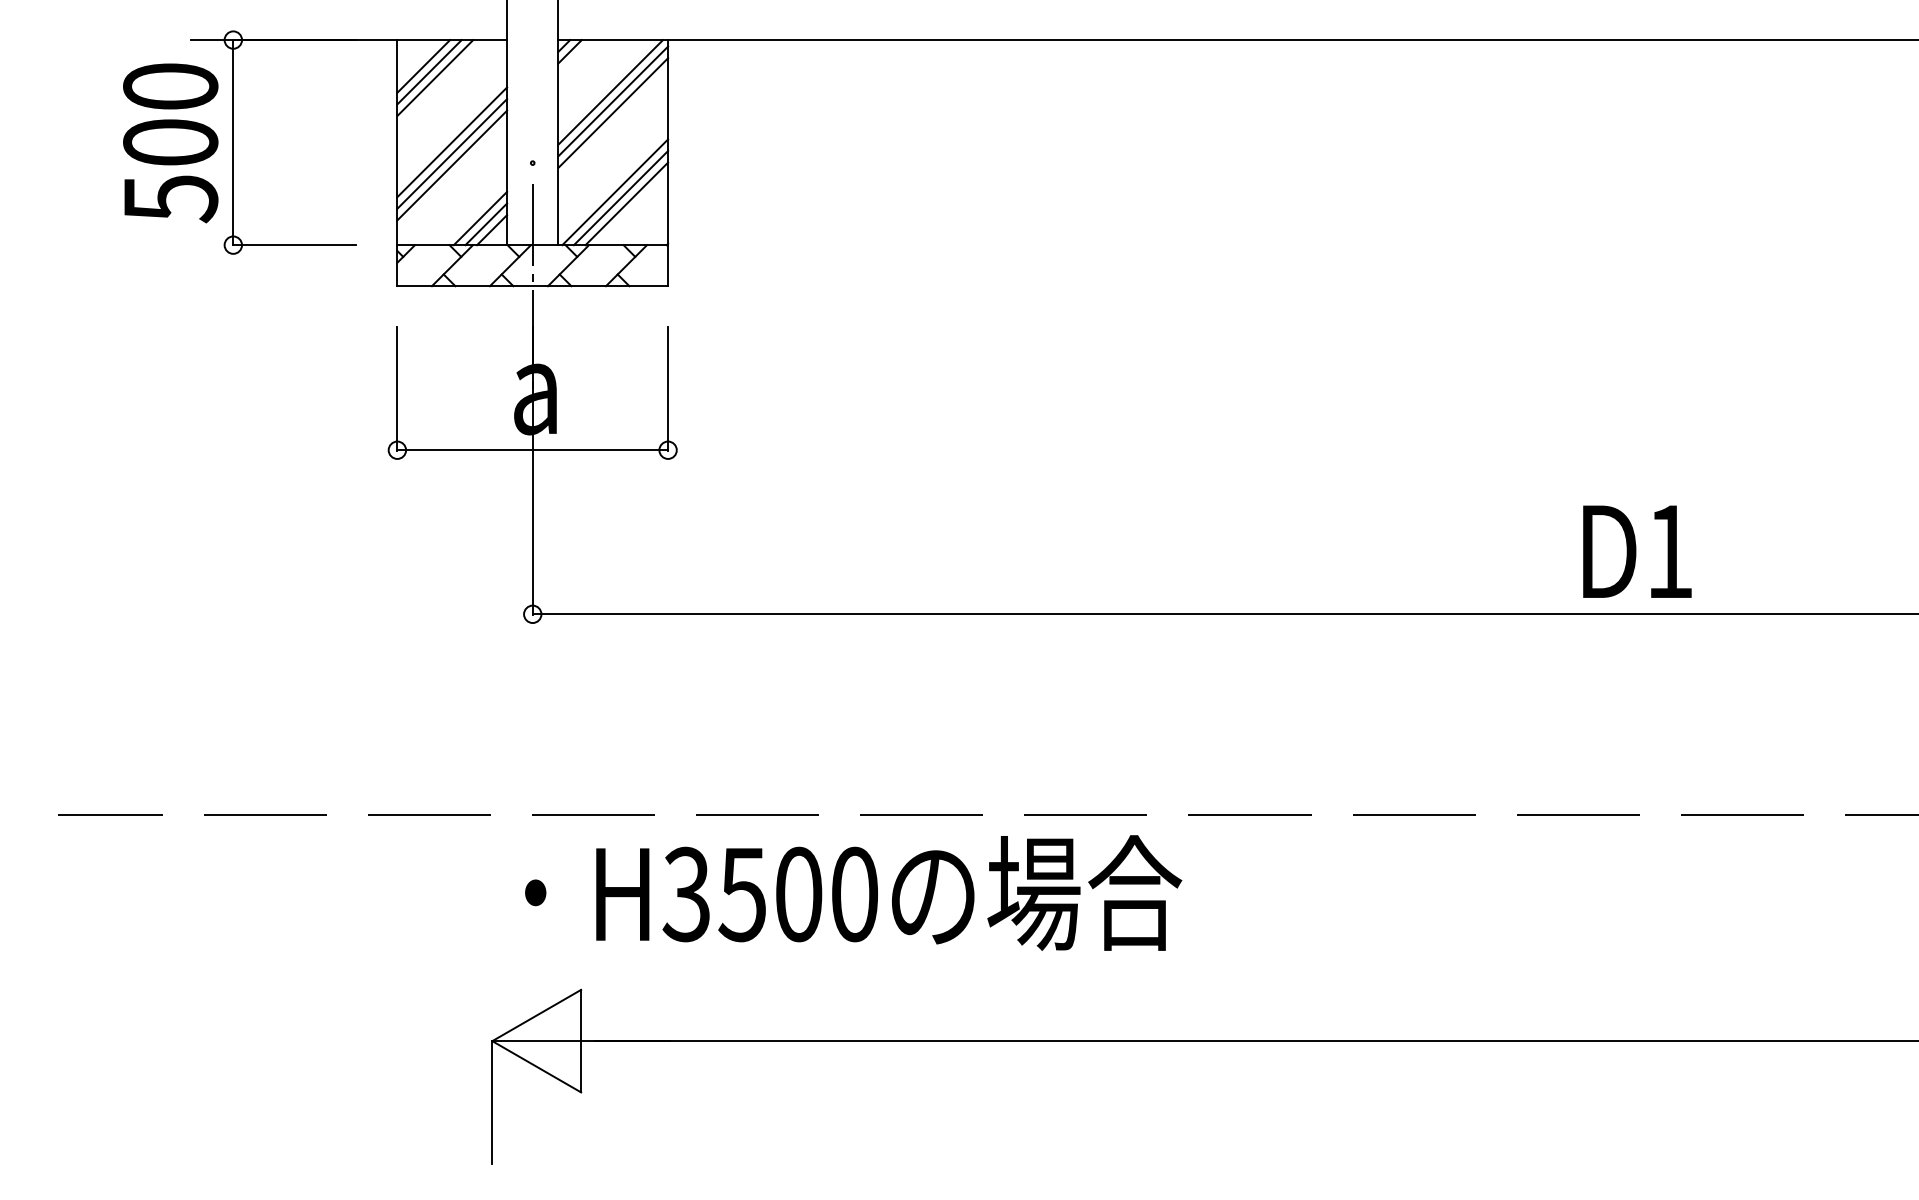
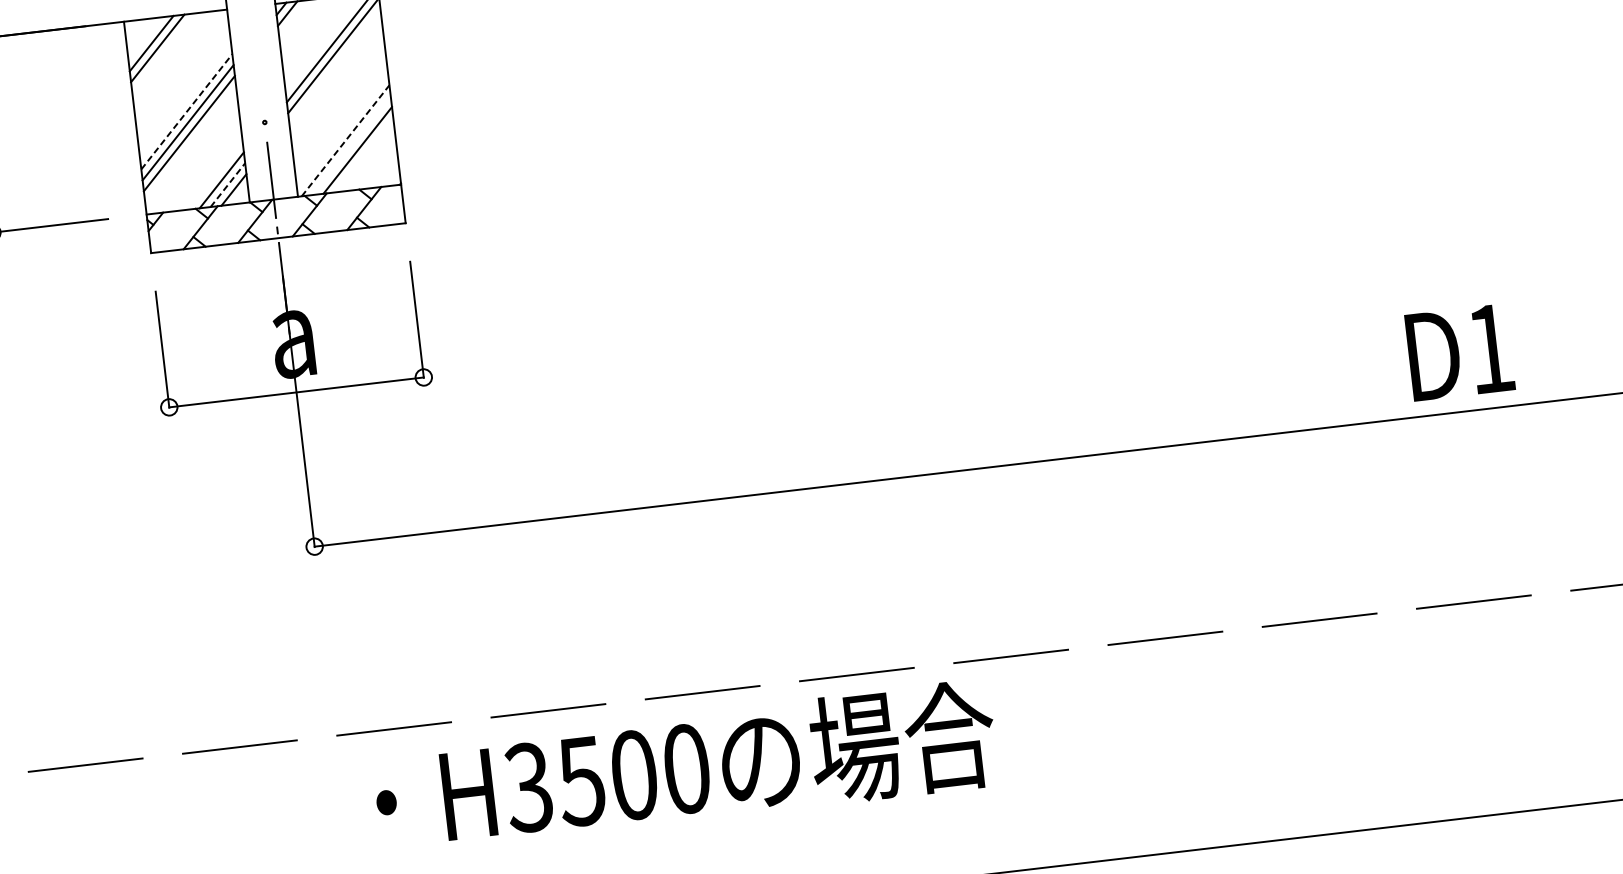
line: (435, 78) -> (164, 53), removed
line: (613, 112) -> (335, 65), removed
line: (452, 142) -> (187, 111), solid -> dashed
line: (615, 192) -> (345, 140), solid -> dashed
line: (620, 198) -> (351, 146), removed
line: (486, 223) -> (228, 184), solid -> dashed
text: (1637, 551) -> (1460, 352), moved
text: (853, 892) -> (685, 767), moved

